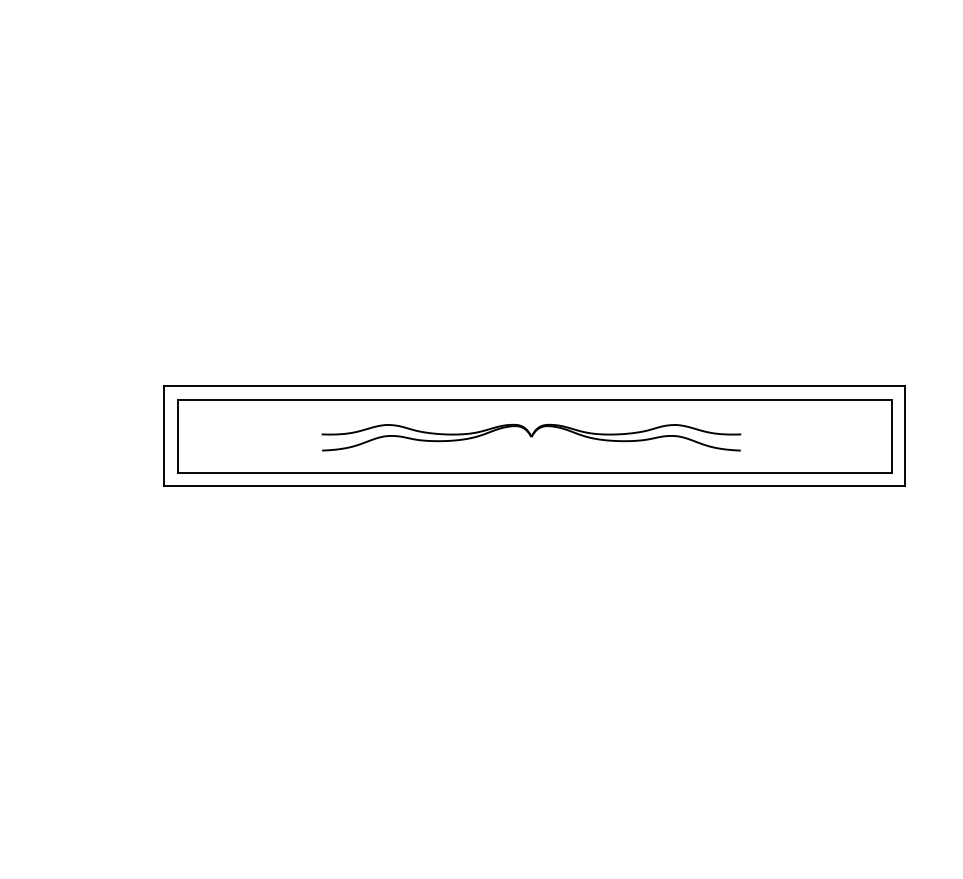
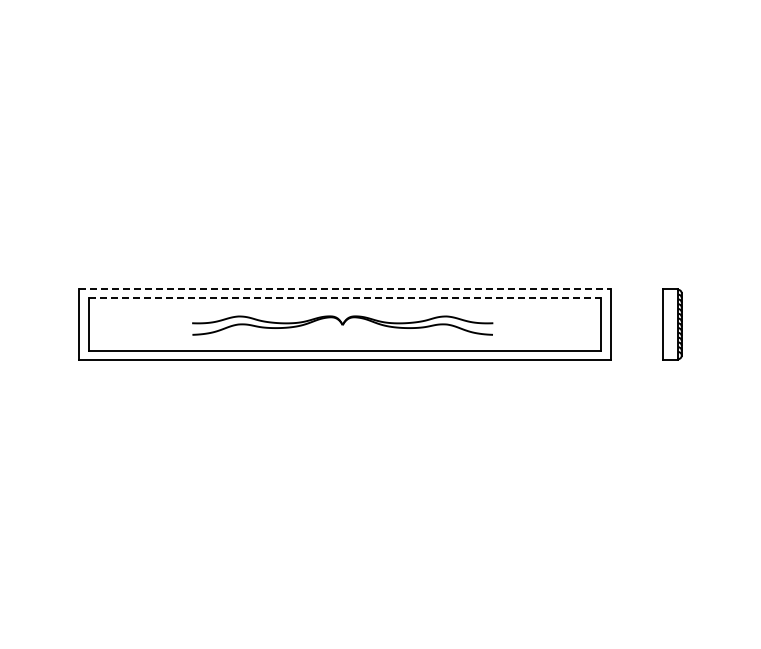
line: (535, 386) -> (345, 288), solid -> dashed
line: (535, 399) -> (345, 298), solid -> dashed

